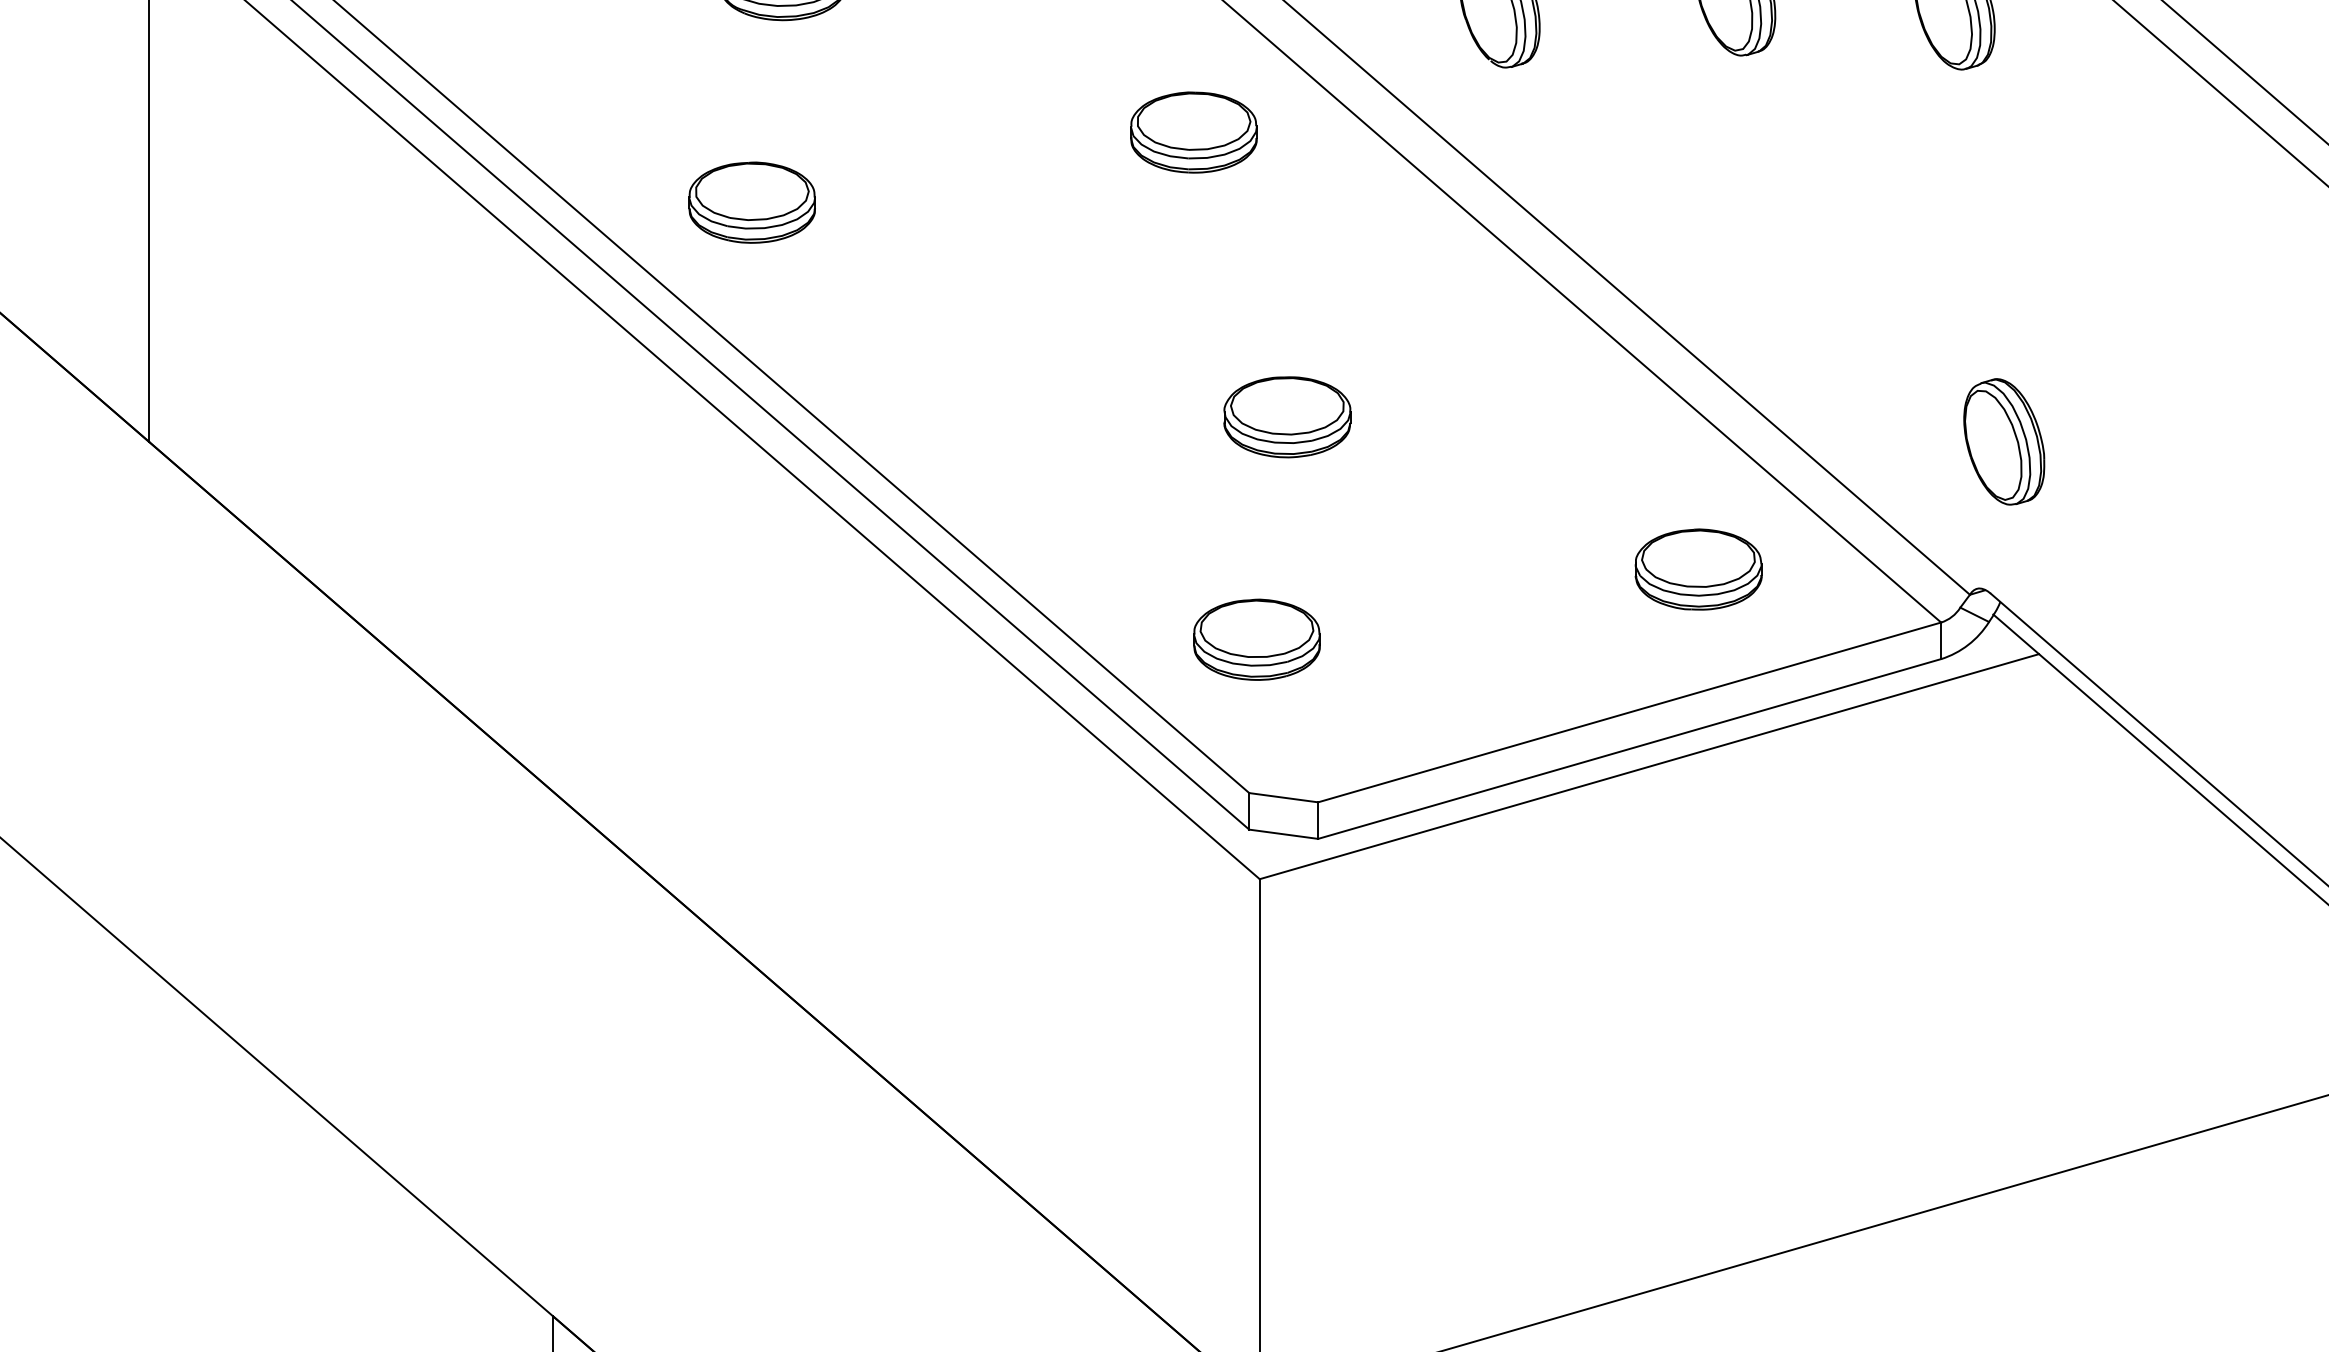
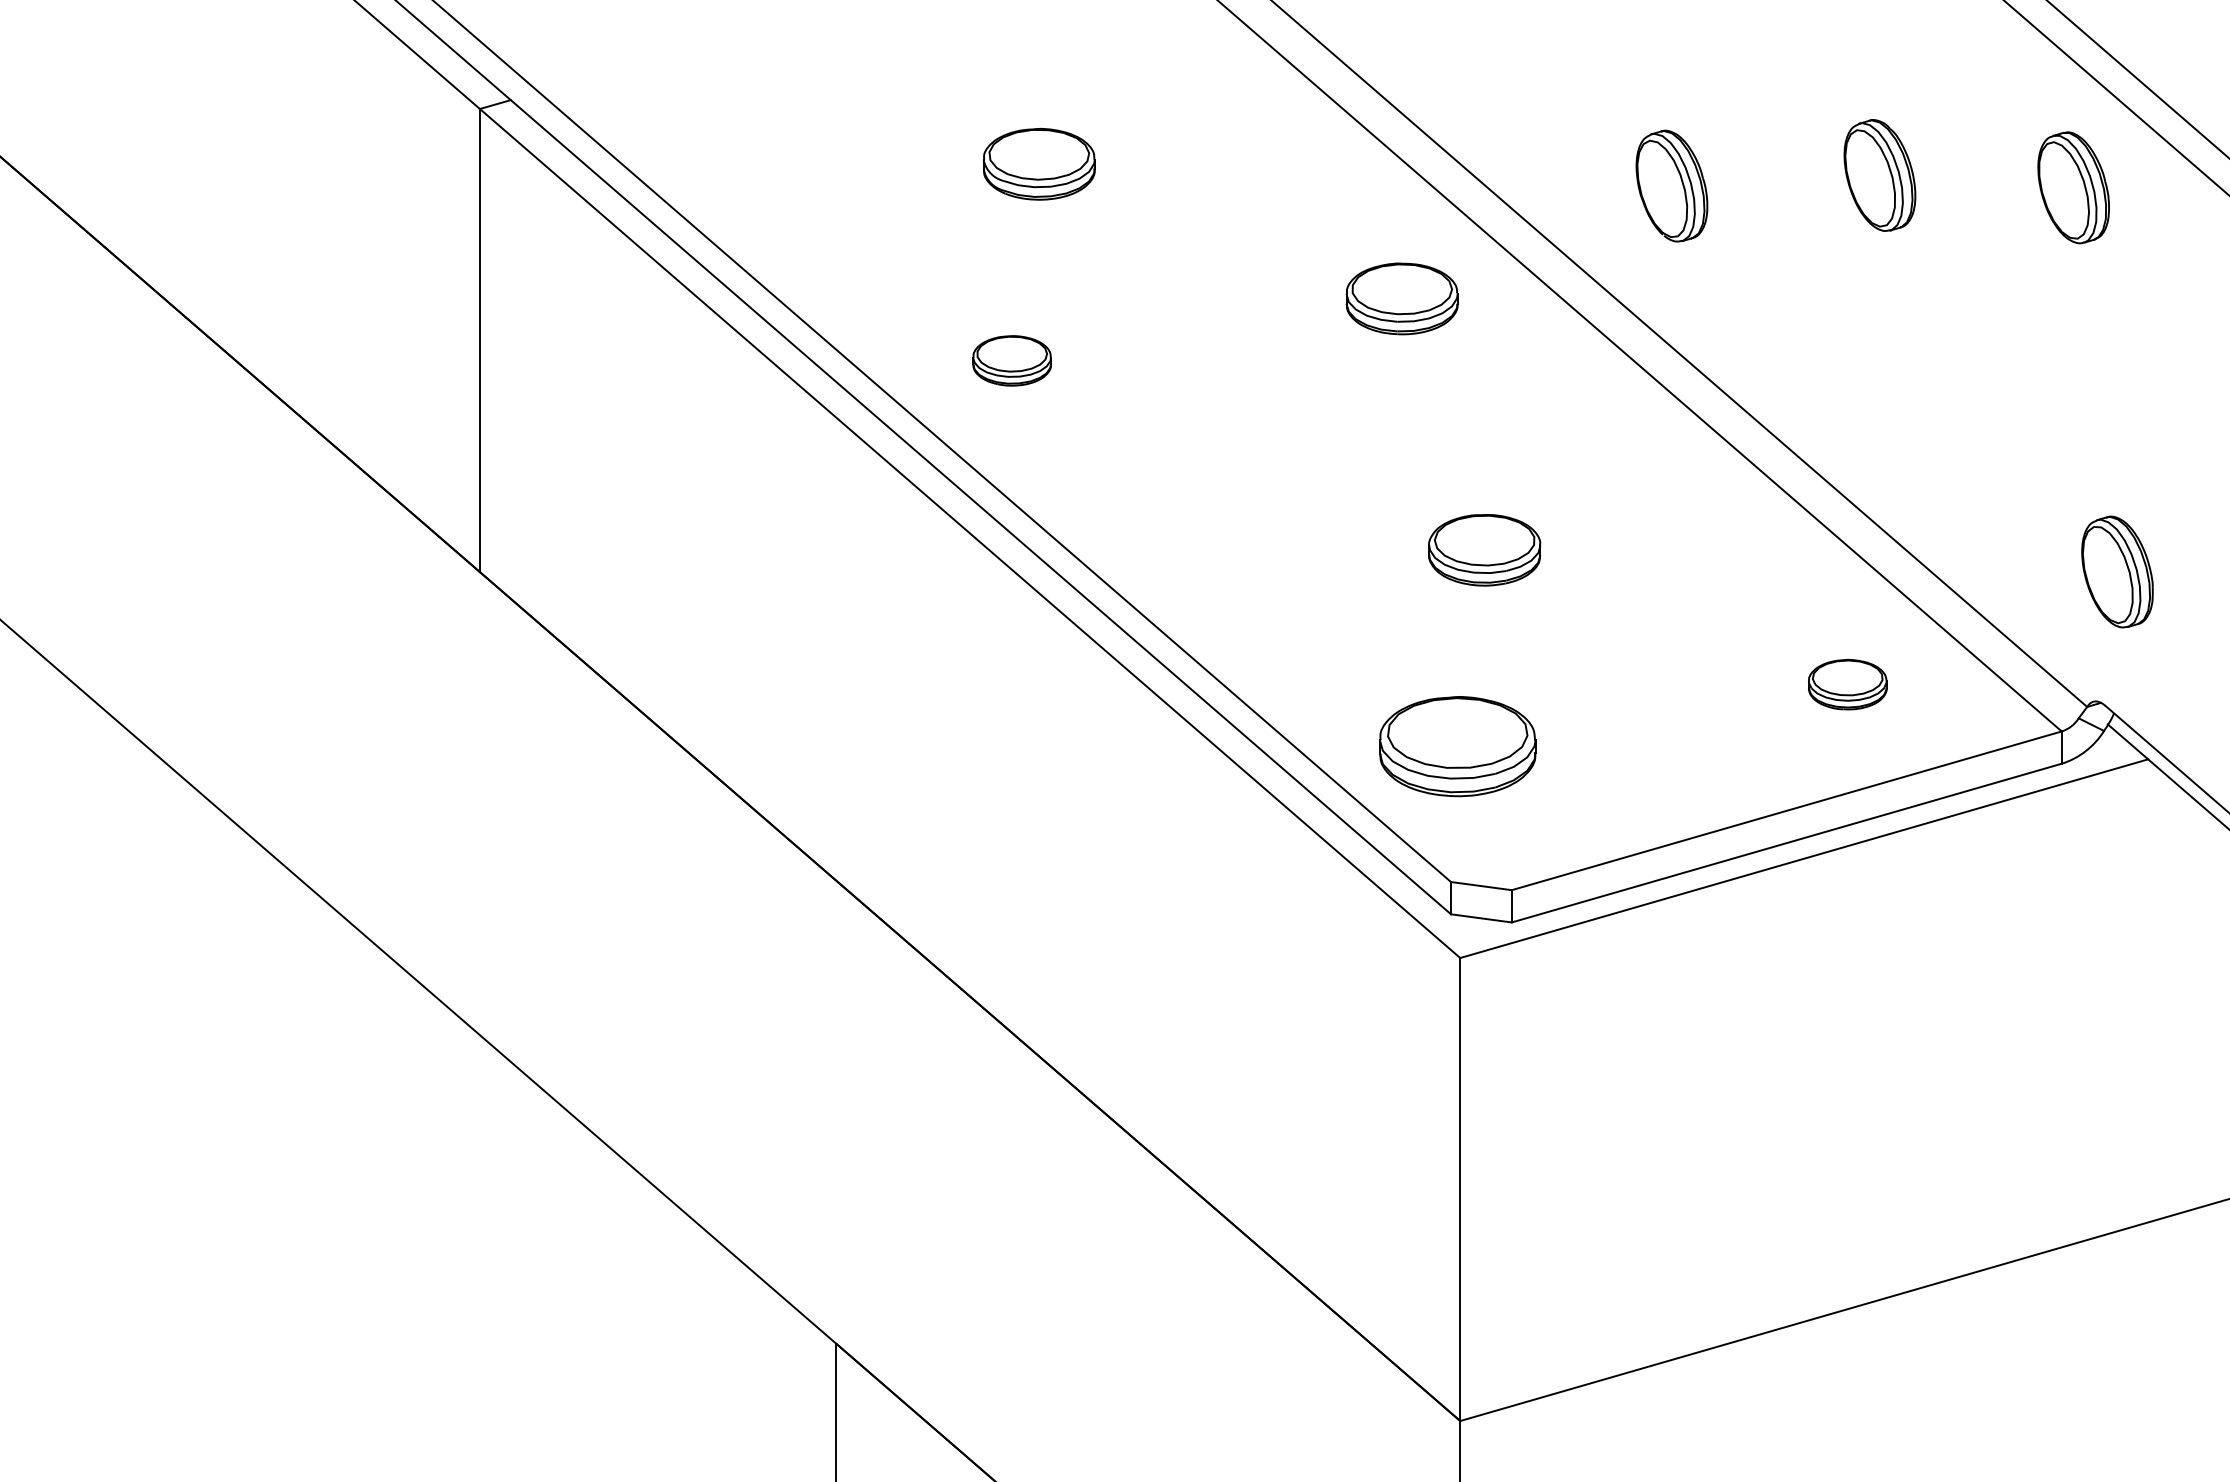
part: (751, 202) -> (1011, 360), size x0.7
part: (1698, 569) -> (1847, 684), size x0.7
part: (1256, 639) -> (1457, 746), size x1.4

